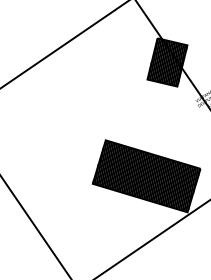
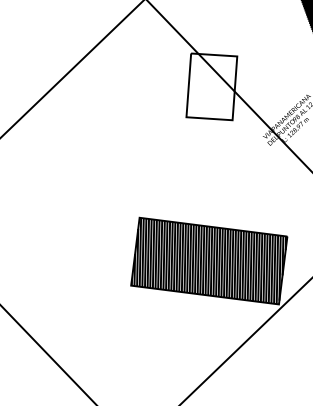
hatch: (167, 62) -> (211, 86), removed

